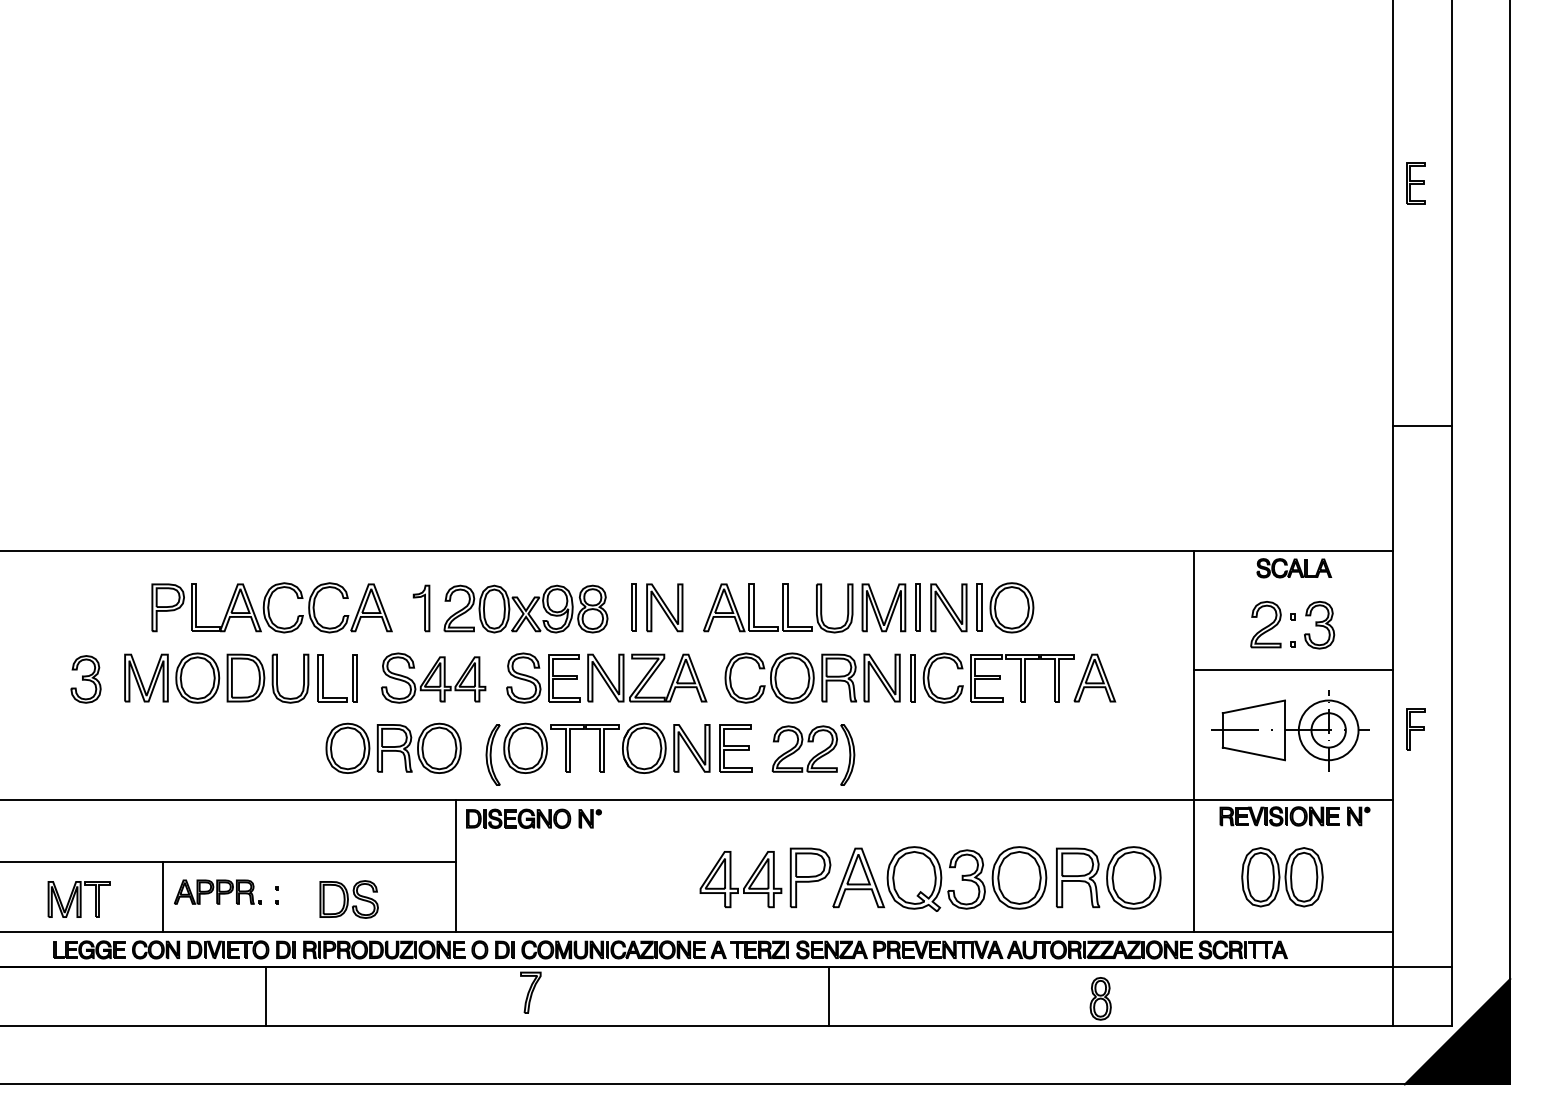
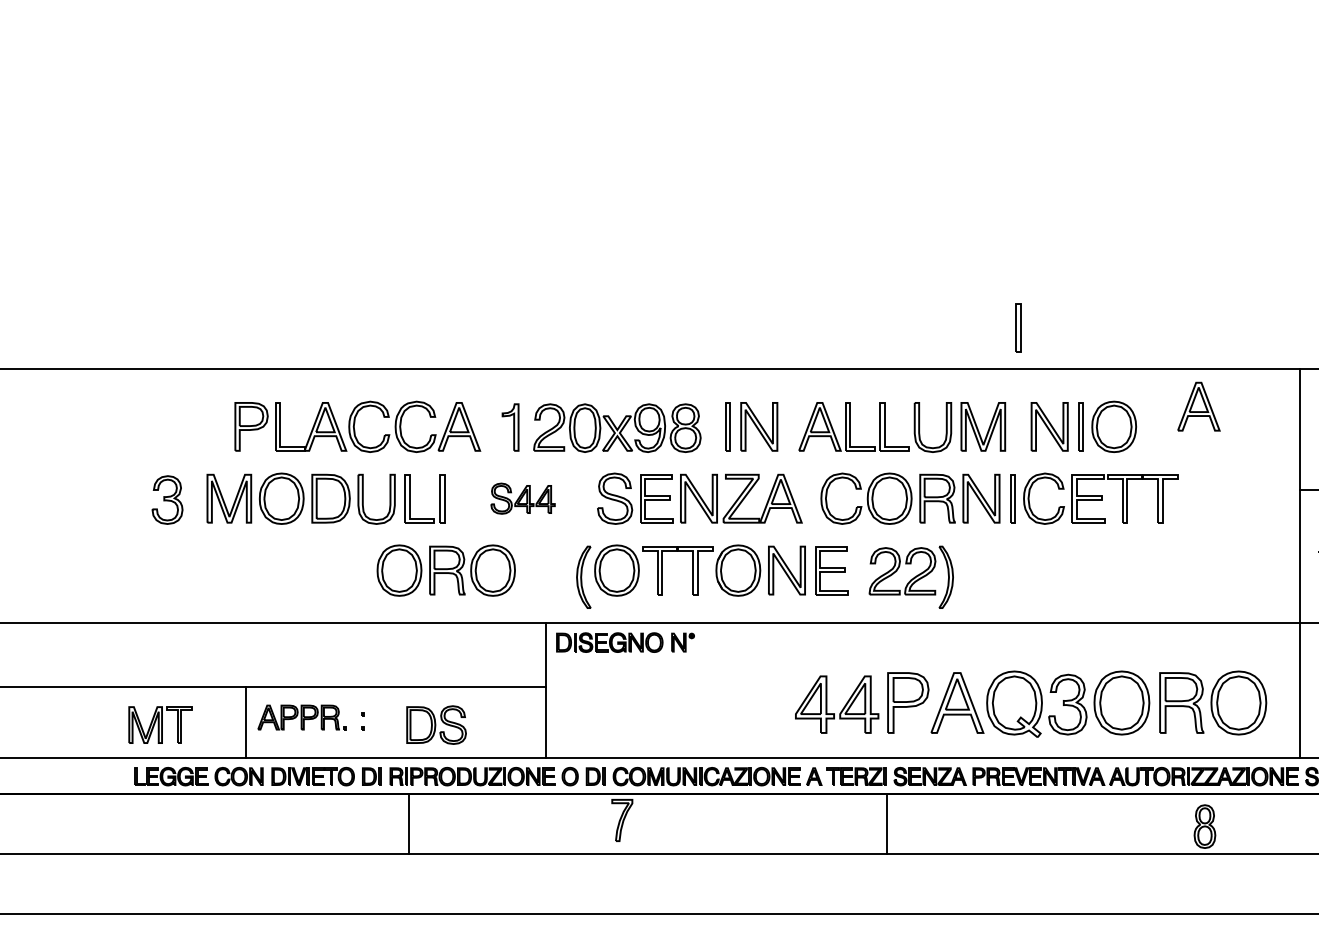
part: (917, 607) -> (1017, 327), moved
part: (433, 677) -> (522, 498), size x0.6
part: (1094, 677) -> (1198, 406), moved
part: (393, 747) -> (446, 569), moved
line: (265, 996) -> (409, 824), moved
line: (829, 996) -> (886, 824), moved

